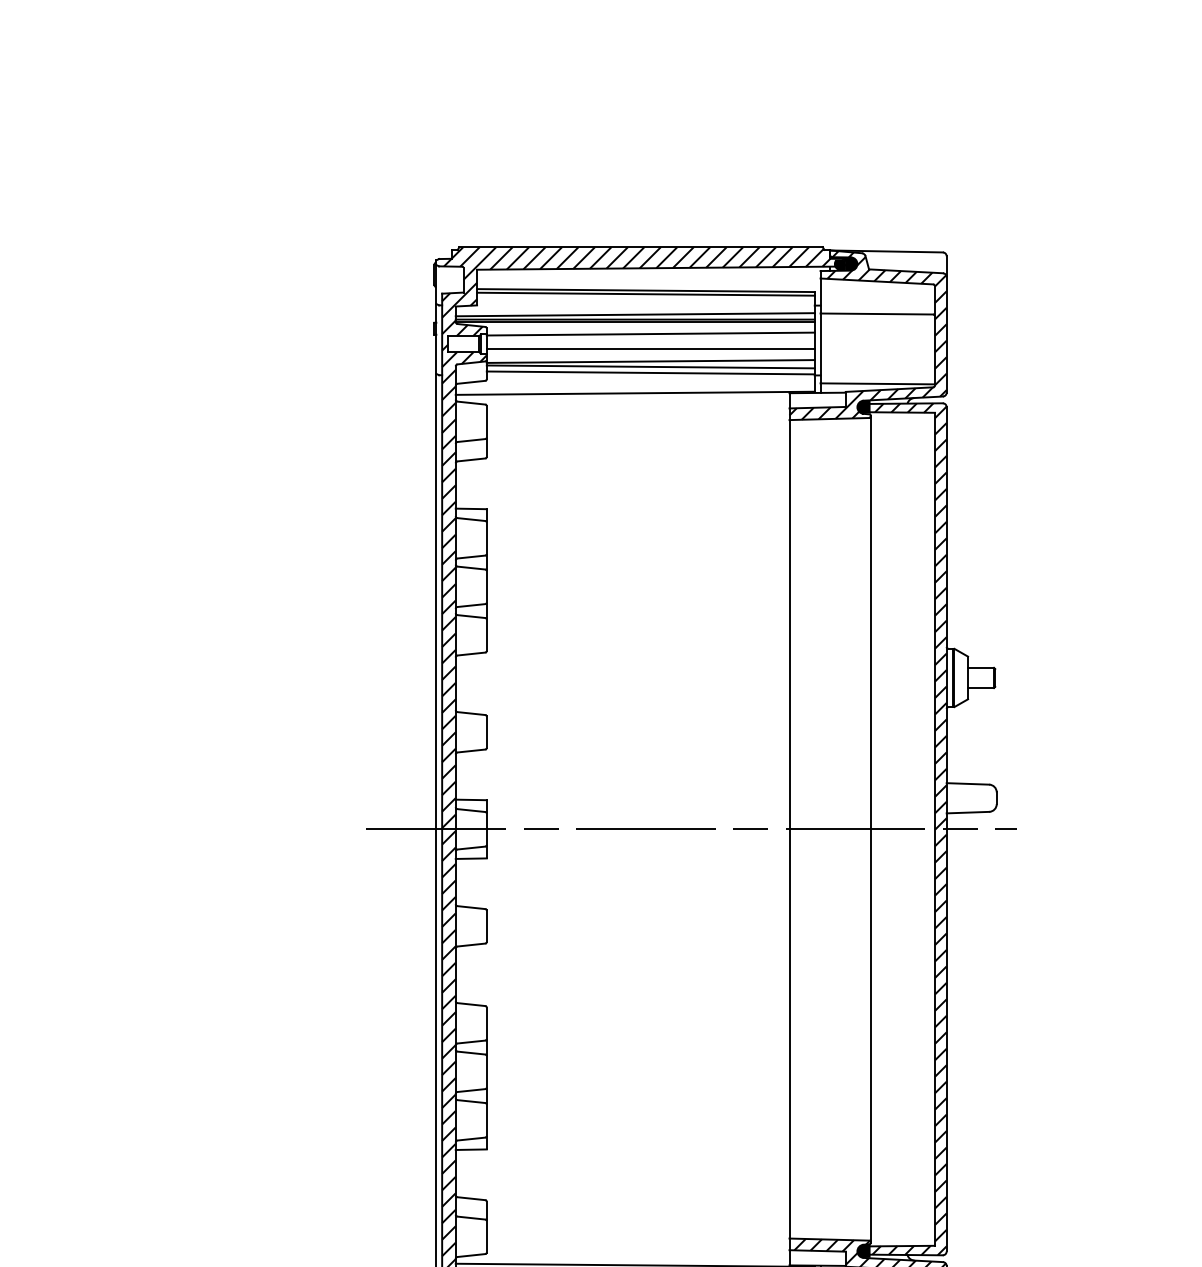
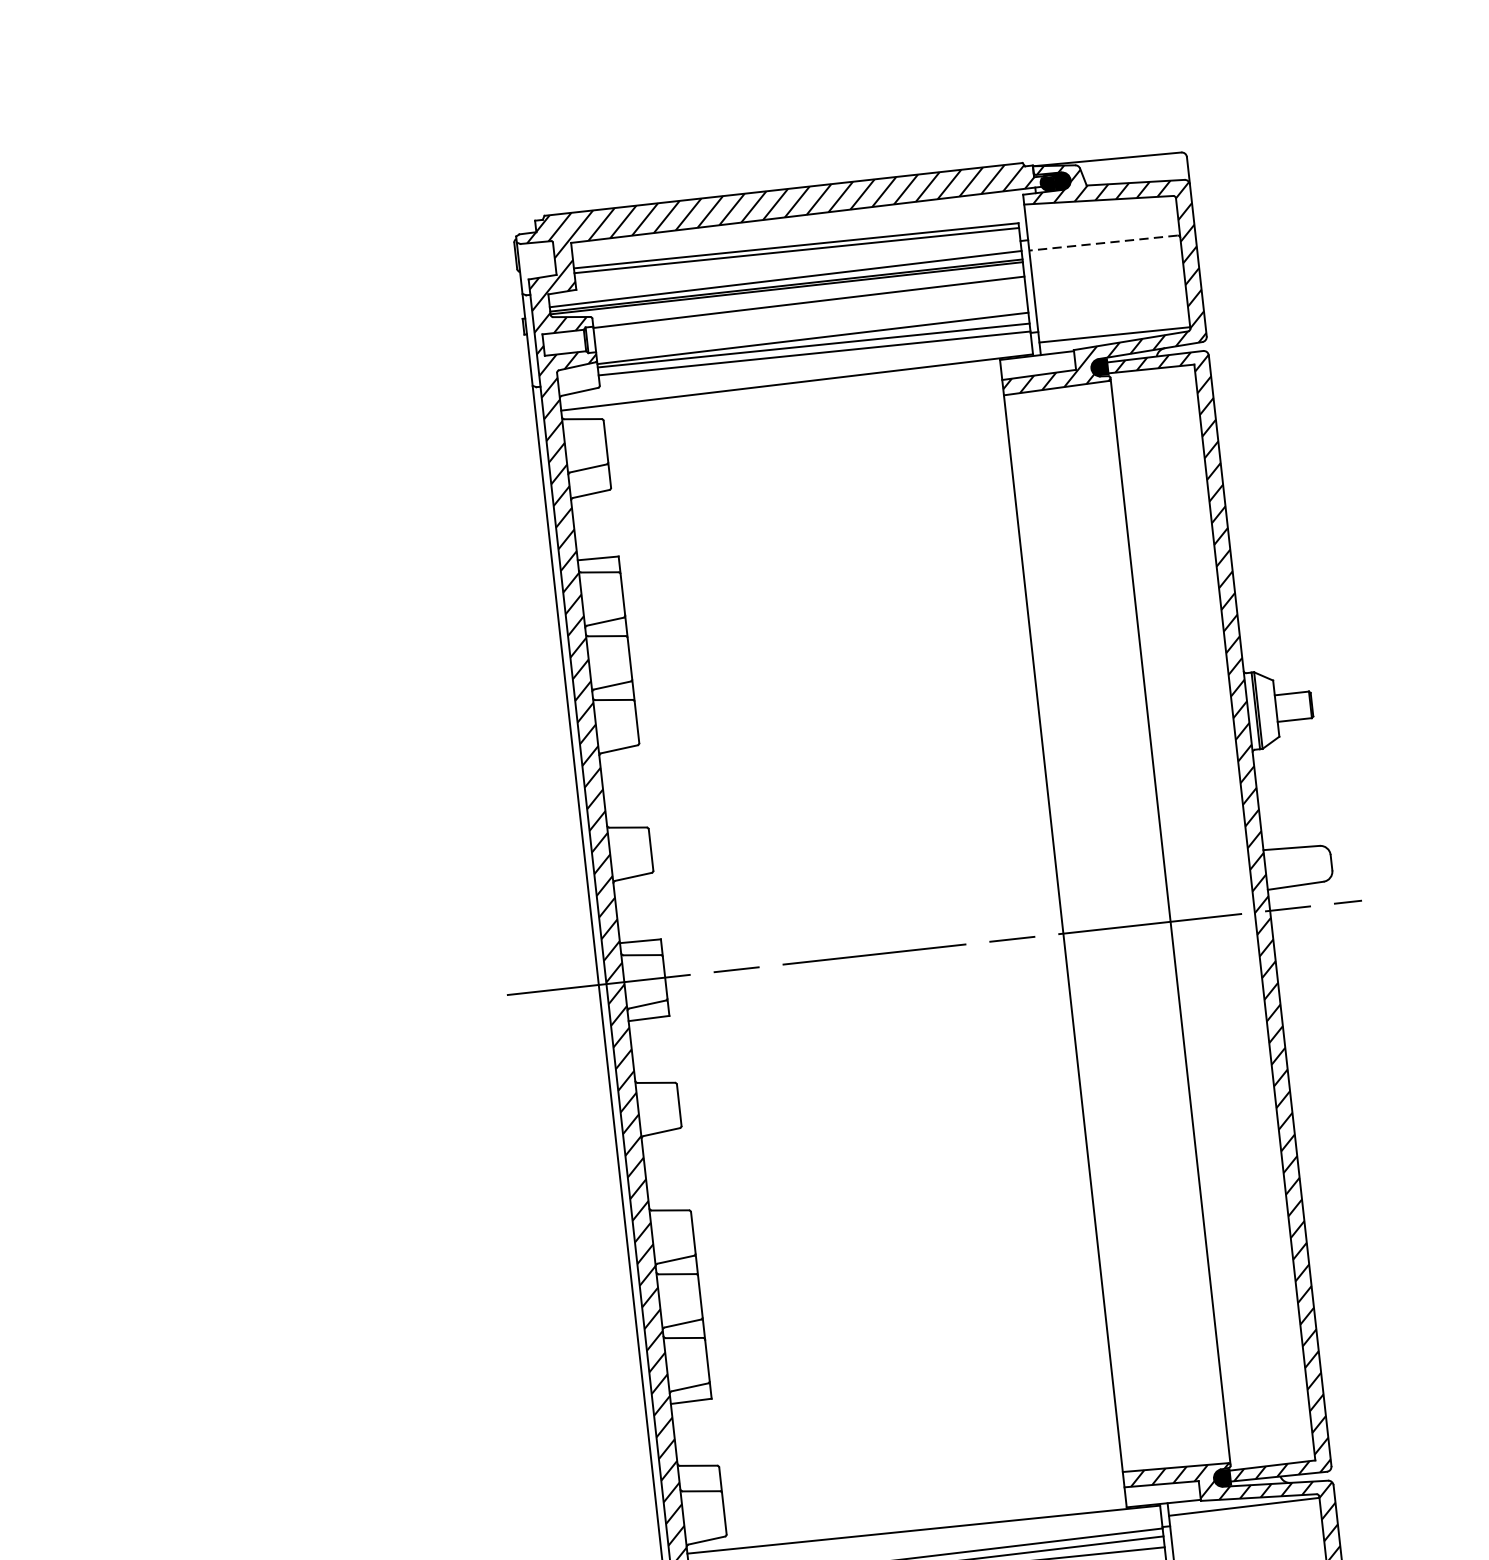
line: (876, 314) -> (1103, 243), solid -> dashed
line: (650, 349) -> (810, 322), removed

